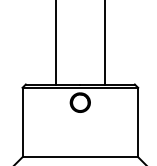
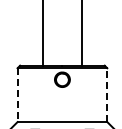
line: (22, 122) -> (17, 95), solid -> dashed
line: (138, 122) -> (107, 95), solid -> dashed

